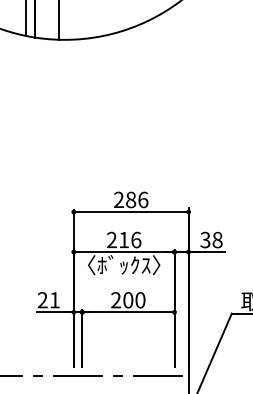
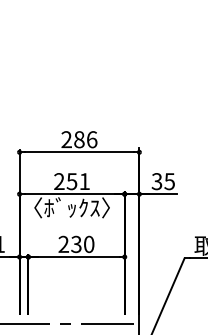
text: (129, 239) -> (77, 181), 216 -> 251
text: (217, 239) -> (169, 181), 38 -> 35
text: (128, 300) -> (76, 244), 200 -> 230

